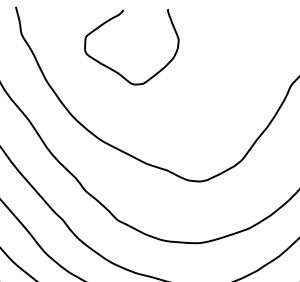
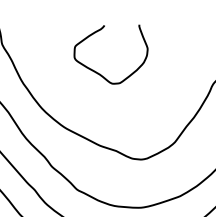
curve: (117, 71) -> (99, 73), moved

